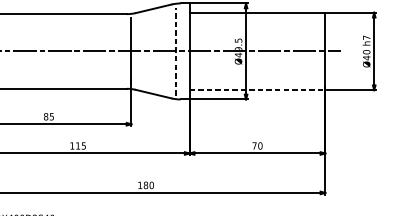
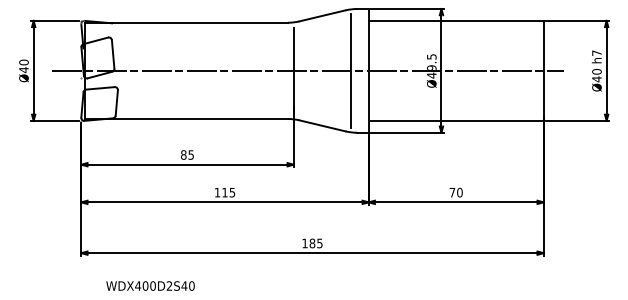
line: (176, 51) -> (351, 71), dashed -> solid
line: (257, 89) -> (456, 120), dashed -> solid
text: (151, 185) -> (319, 243), 180 -> 185

